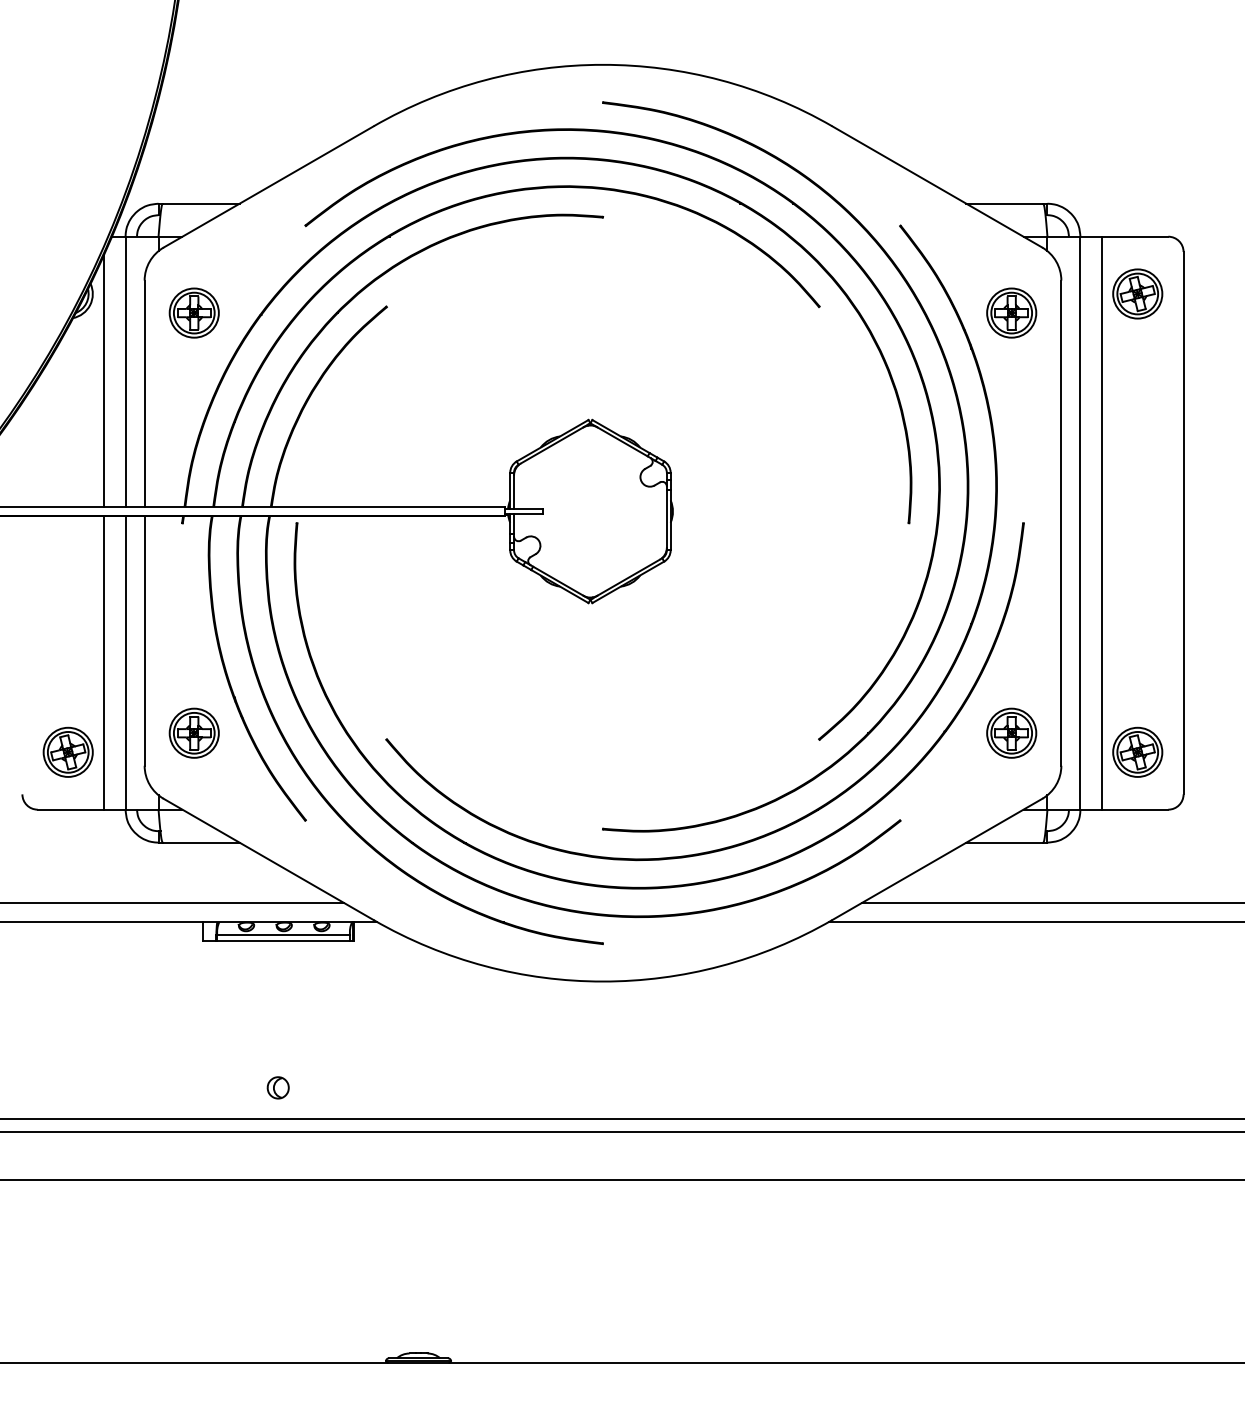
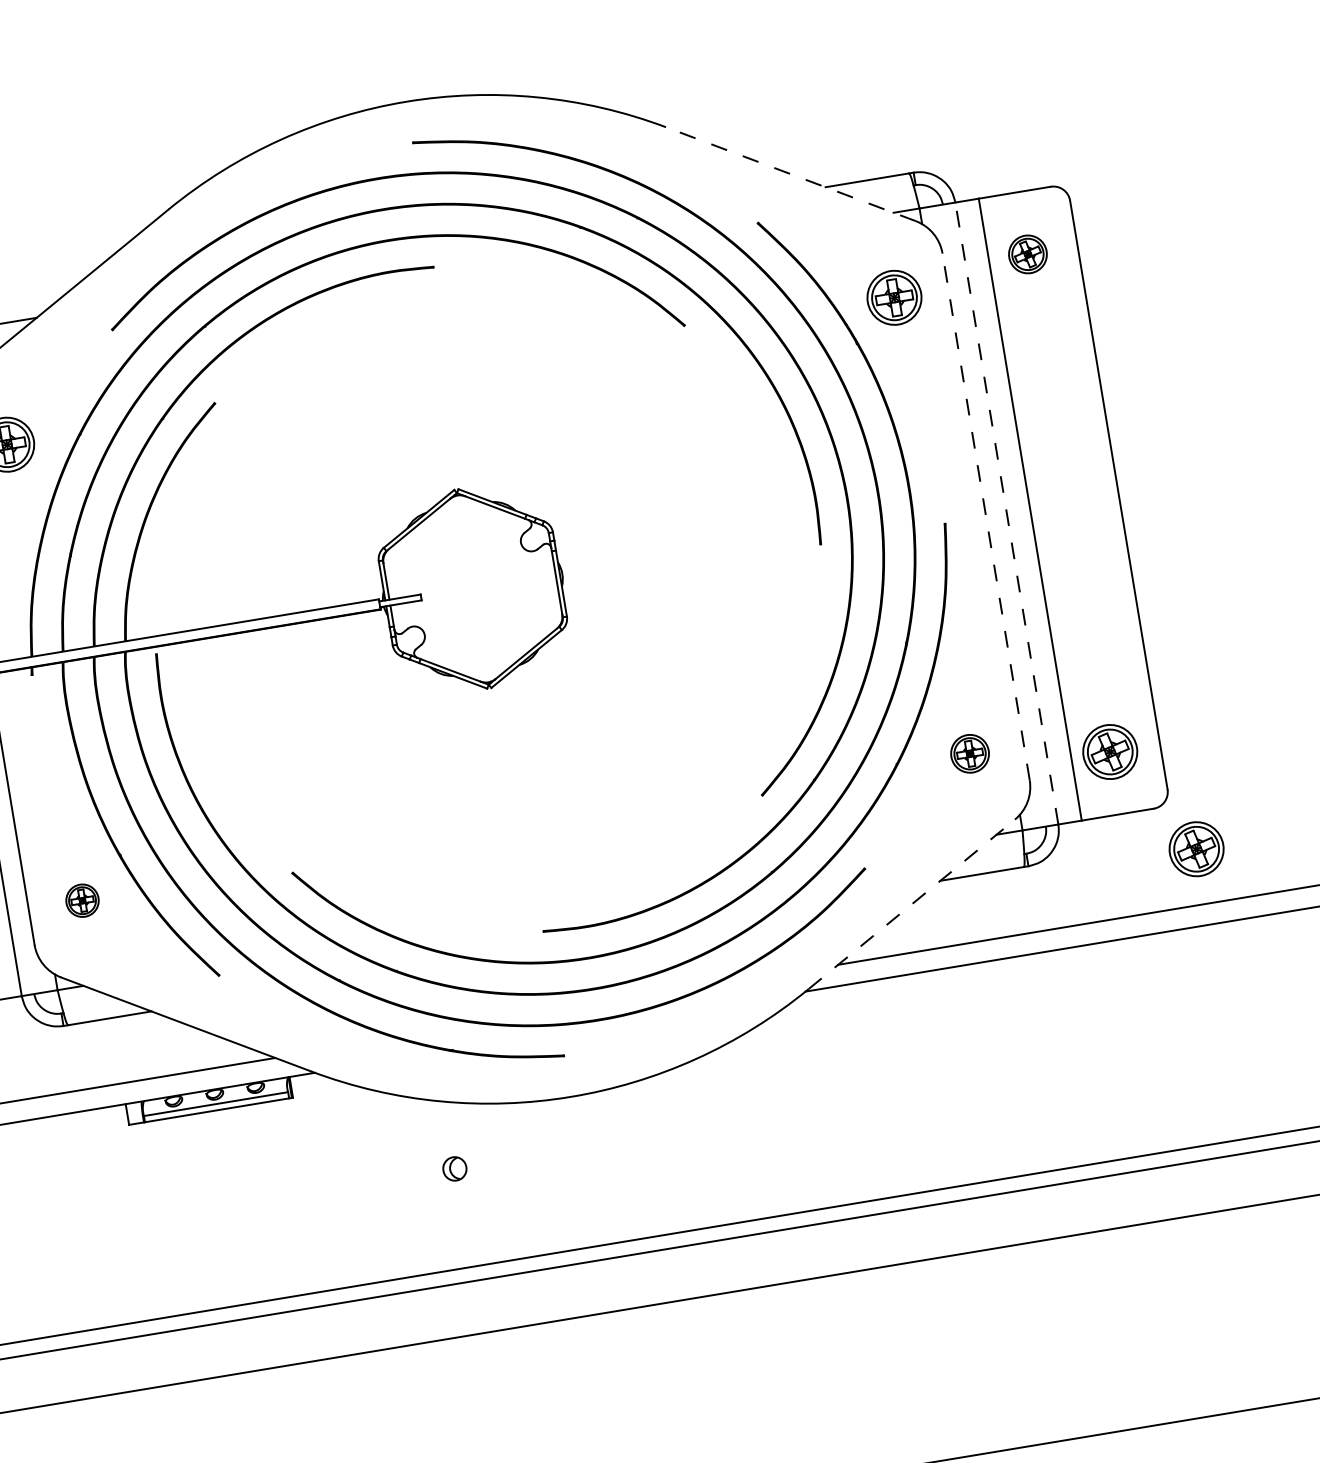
line: (936, 186) -> (790, 173), solid -> dashed
part: (1137, 293) -> (1027, 253), size x0.7
line: (1080, 522) -> (1006, 512), solid -> dashed
line: (1061, 523) -> (986, 517), solid -> dashed
part: (193, 732) -> (81, 900), size x0.6
part: (1011, 732) -> (969, 753), size x0.7
part: (1200, 851) -> (1196, 848), added
line: (937, 859) -> (912, 904), solid -> dashed
part: (277, 1087) -> (454, 1168), moved

